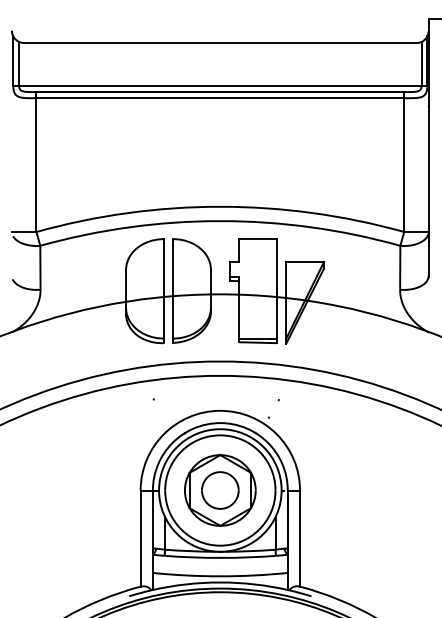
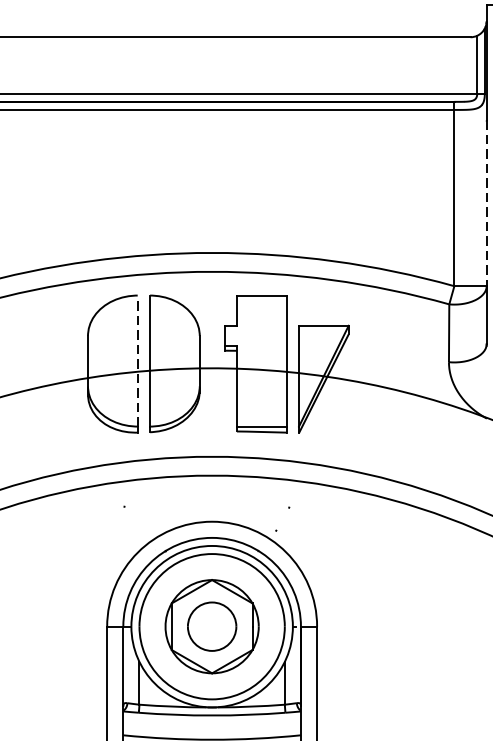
line: (428, 169) -> (486, 203), solid -> dashed
line: (163, 288) -> (137, 360), solid -> dashed

